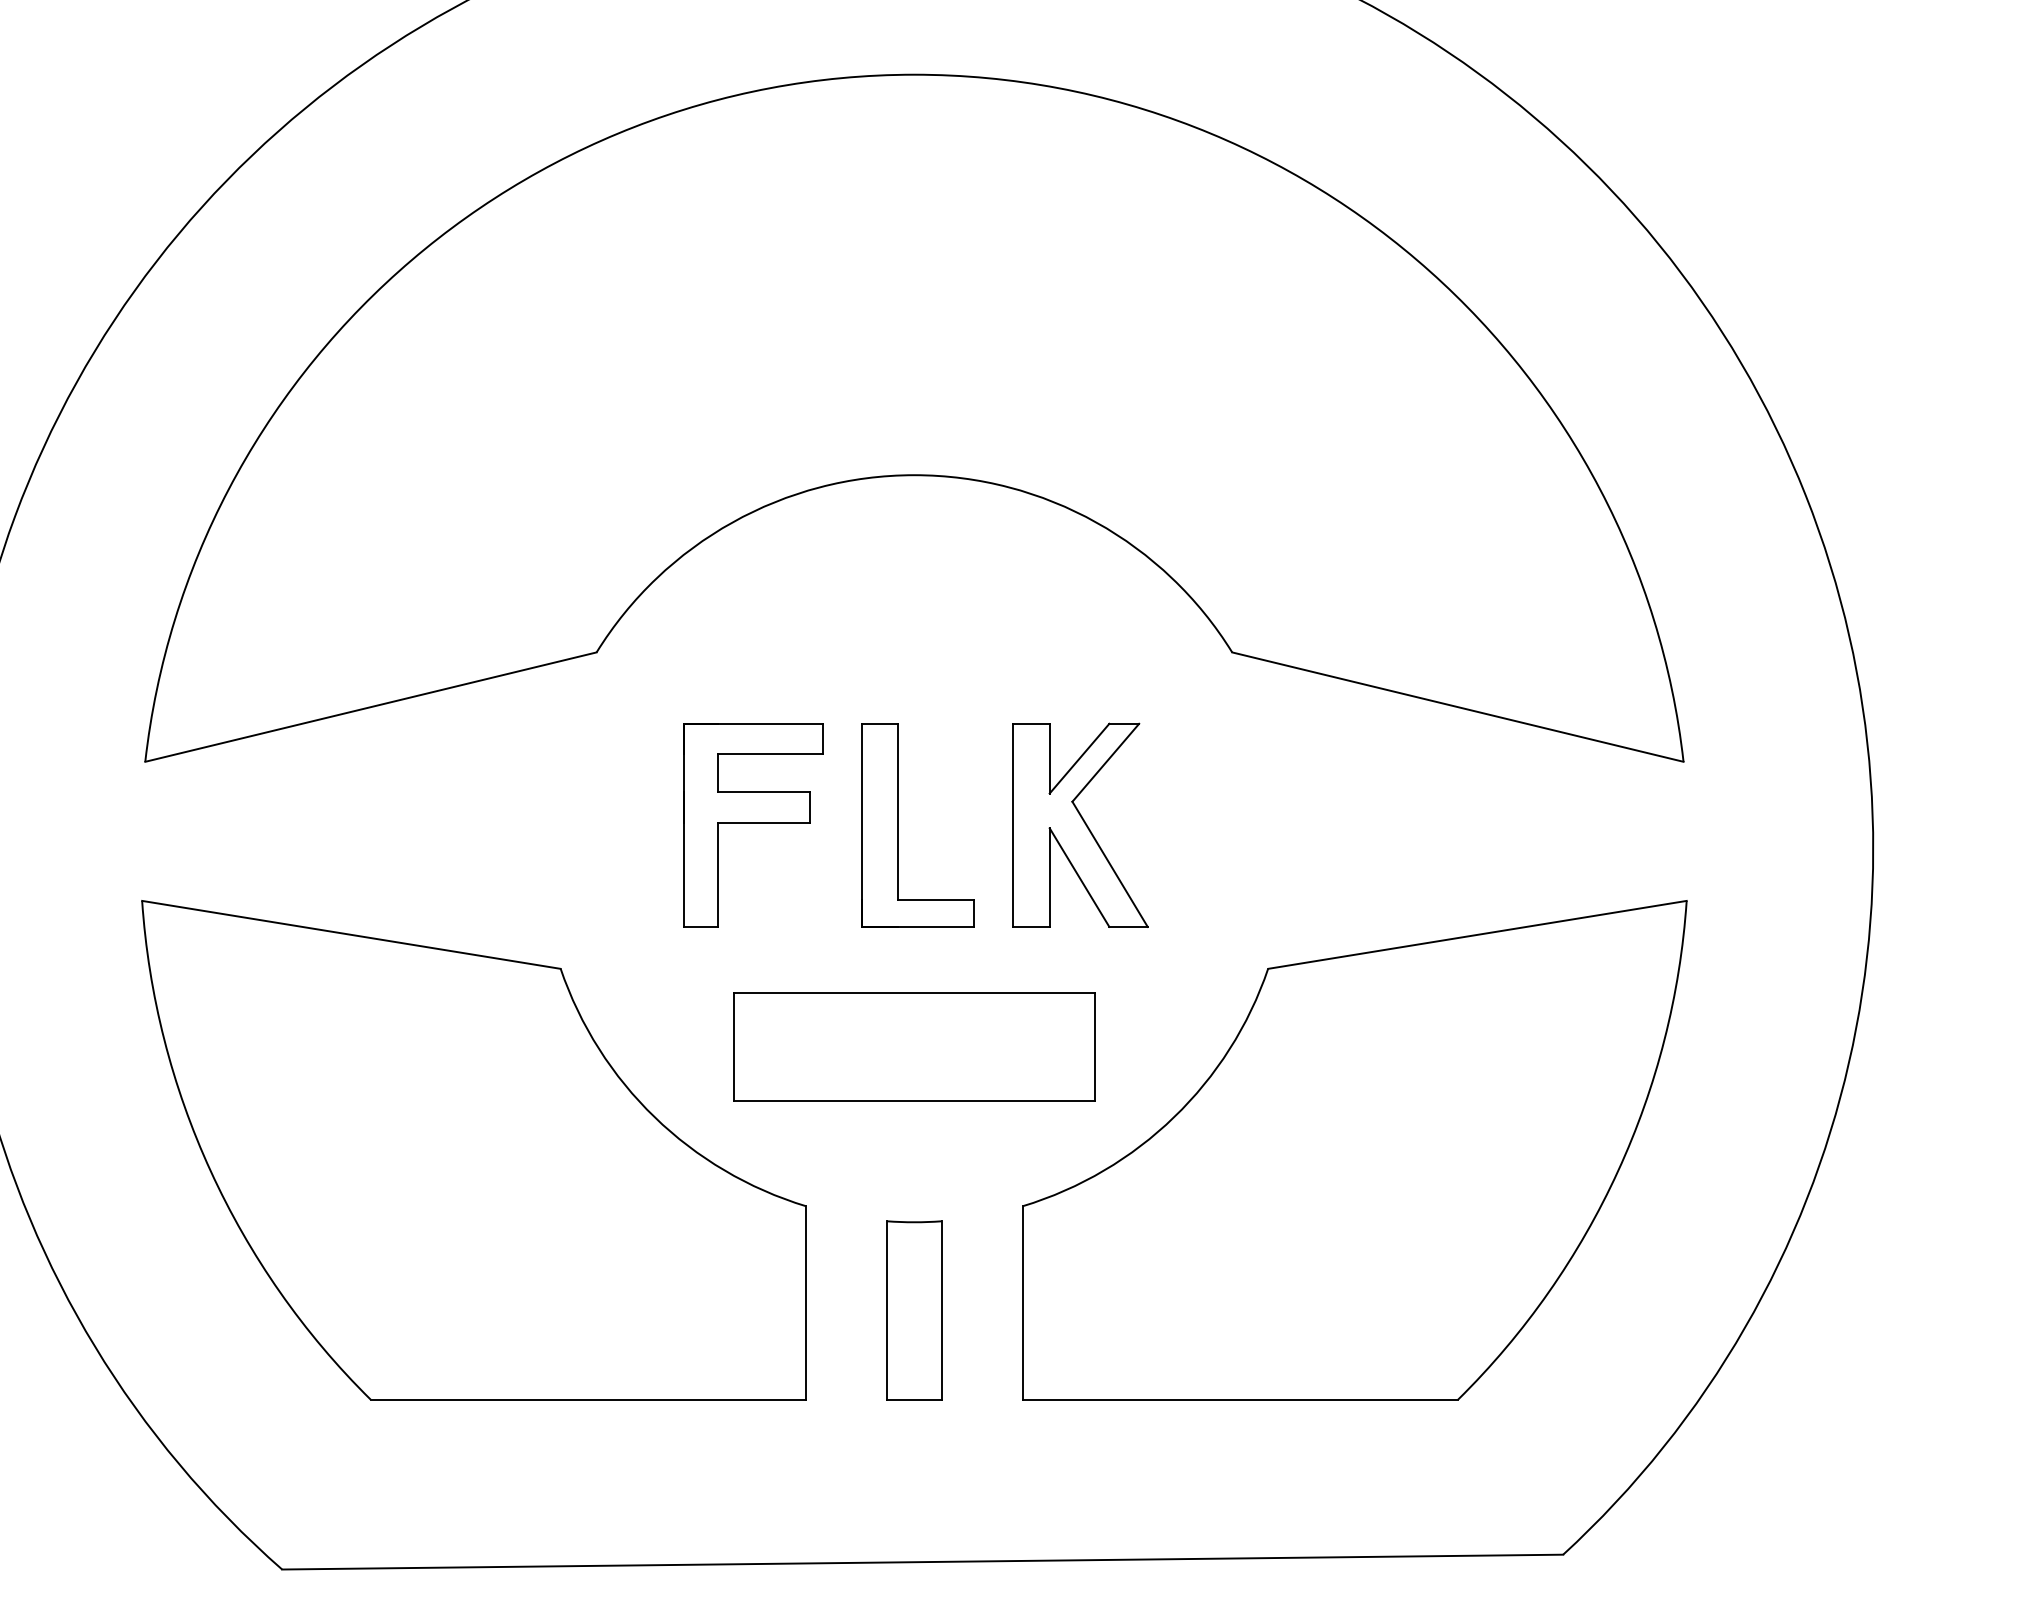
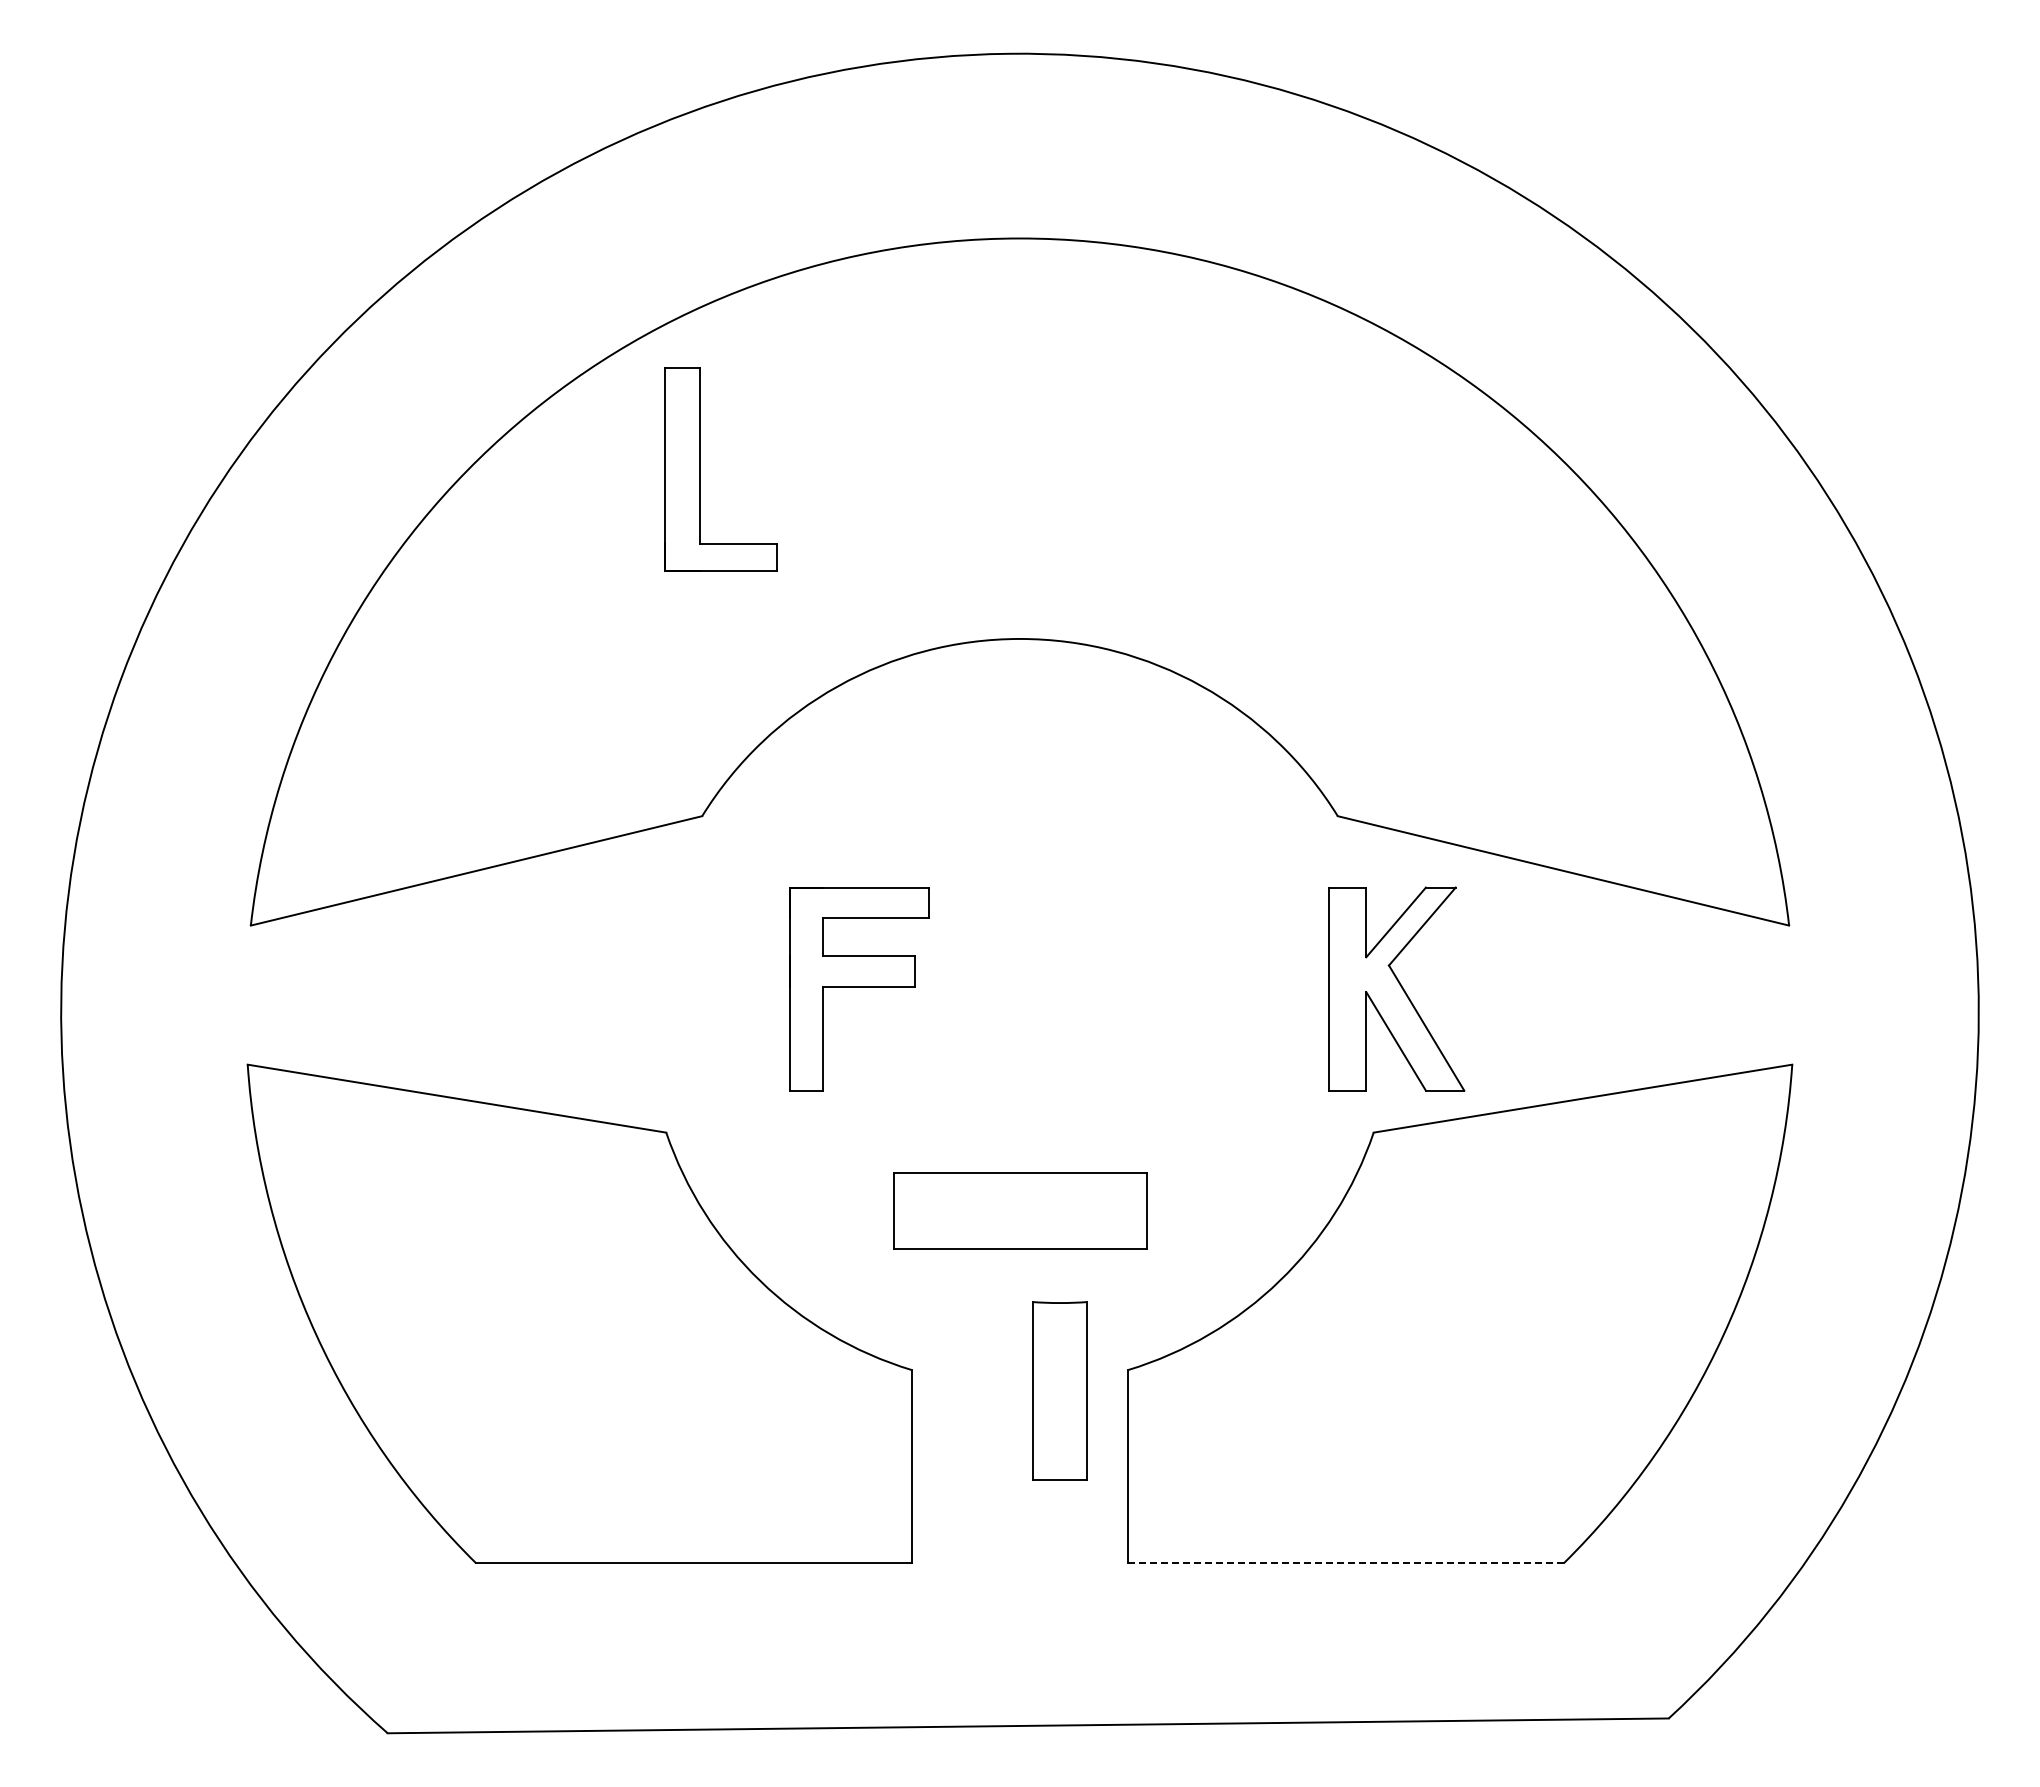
part: (1079, 824) -> (1396, 988), moved
part: (897, 825) -> (700, 469), moved
part: (913, 1046) -> (1019, 1210), size x0.7
part: (913, 1309) -> (1059, 1390), moved
line: (1239, 1399) -> (1345, 1563), solid -> dashed

